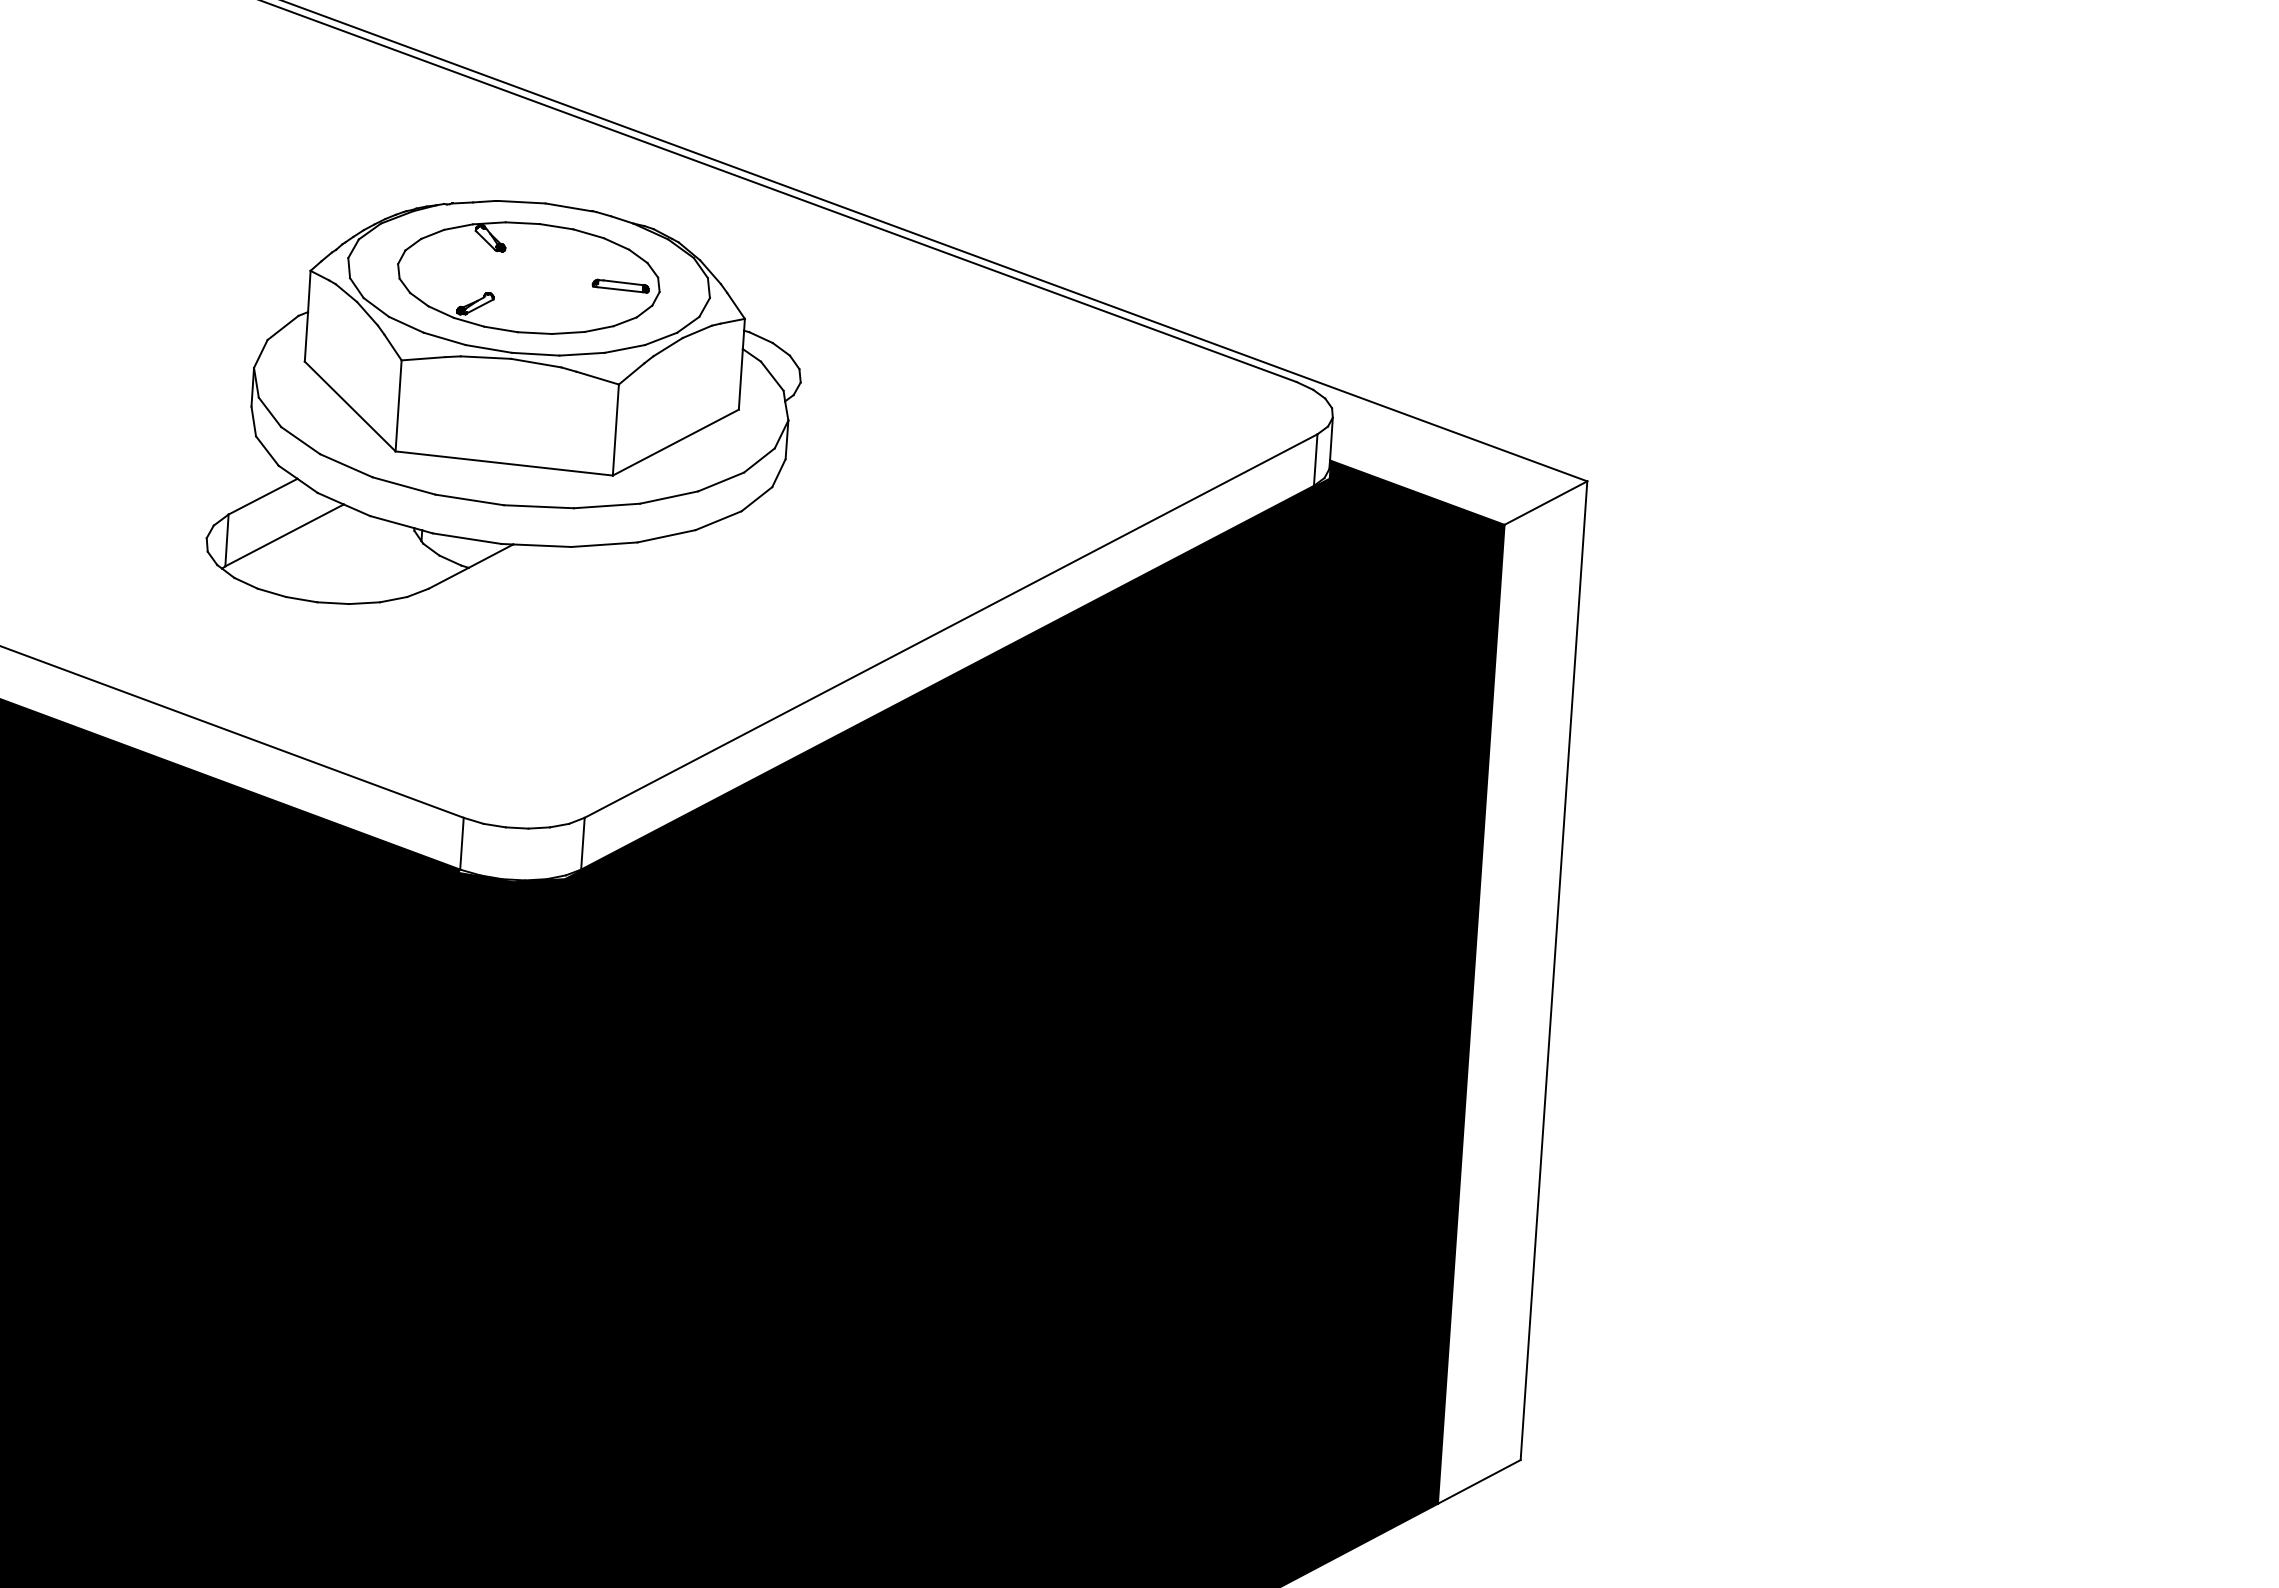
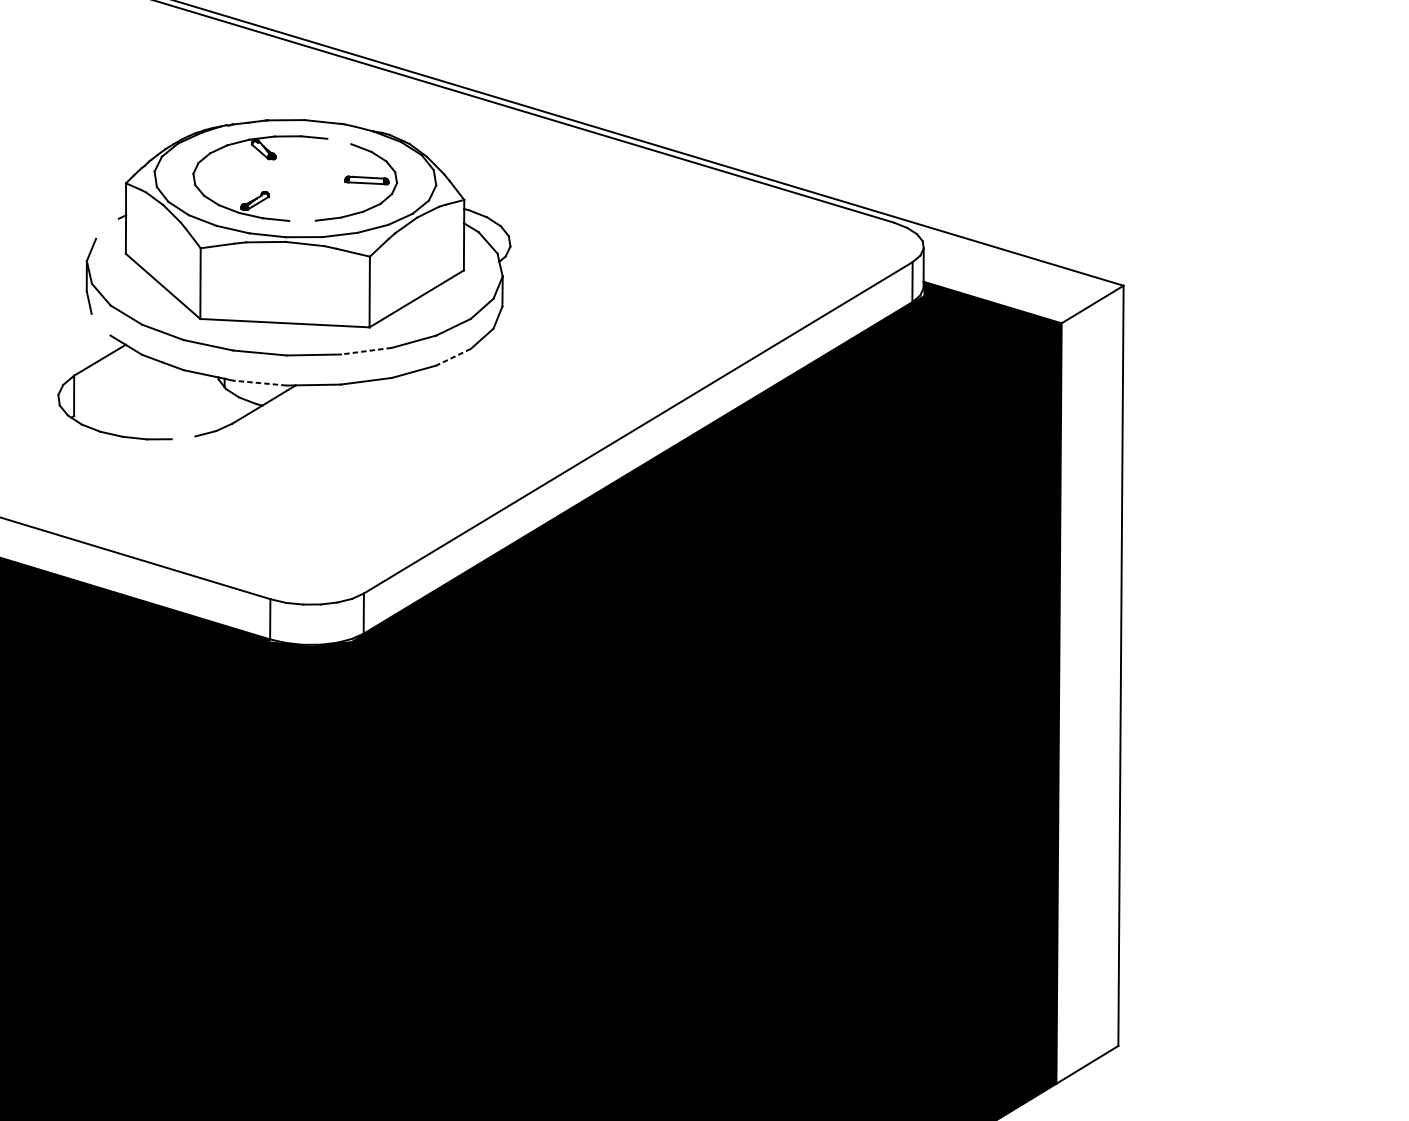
line: (588, 233) -> (339, 141), removed
line: (282, 327) -> (106, 228), removed
line: (534, 332) -> (302, 220), removed
line: (267, 450) -> (101, 324), removed
line: (606, 506) -> (366, 351), solid -> dashed
line: (718, 520) -> (453, 357), solid -> dashed
line: (284, 535) -> (118, 389), removed
line: (467, 538) -> (260, 382), solid -> dashed
line: (364, 603) -> (183, 438), removed

